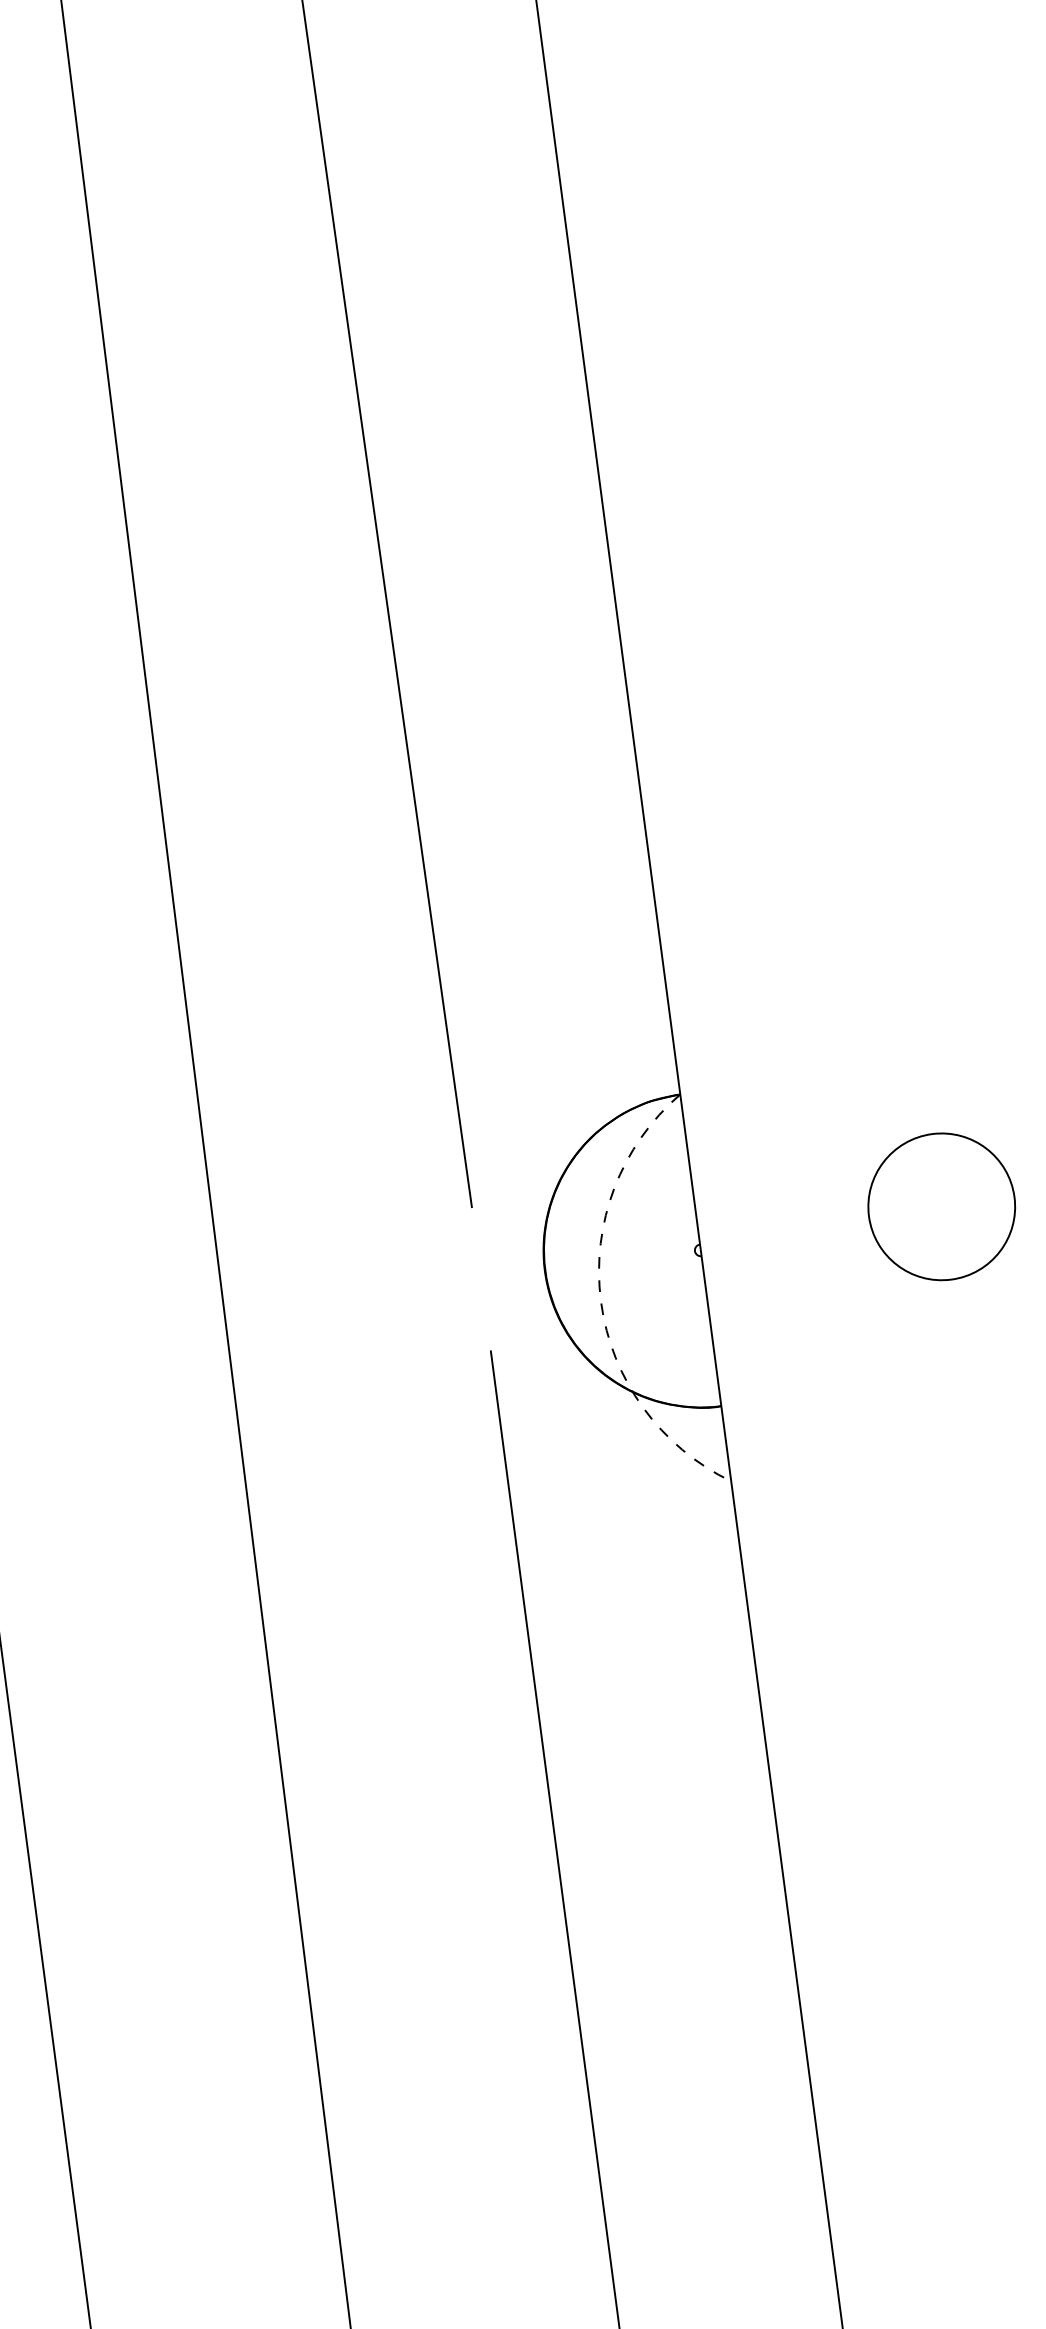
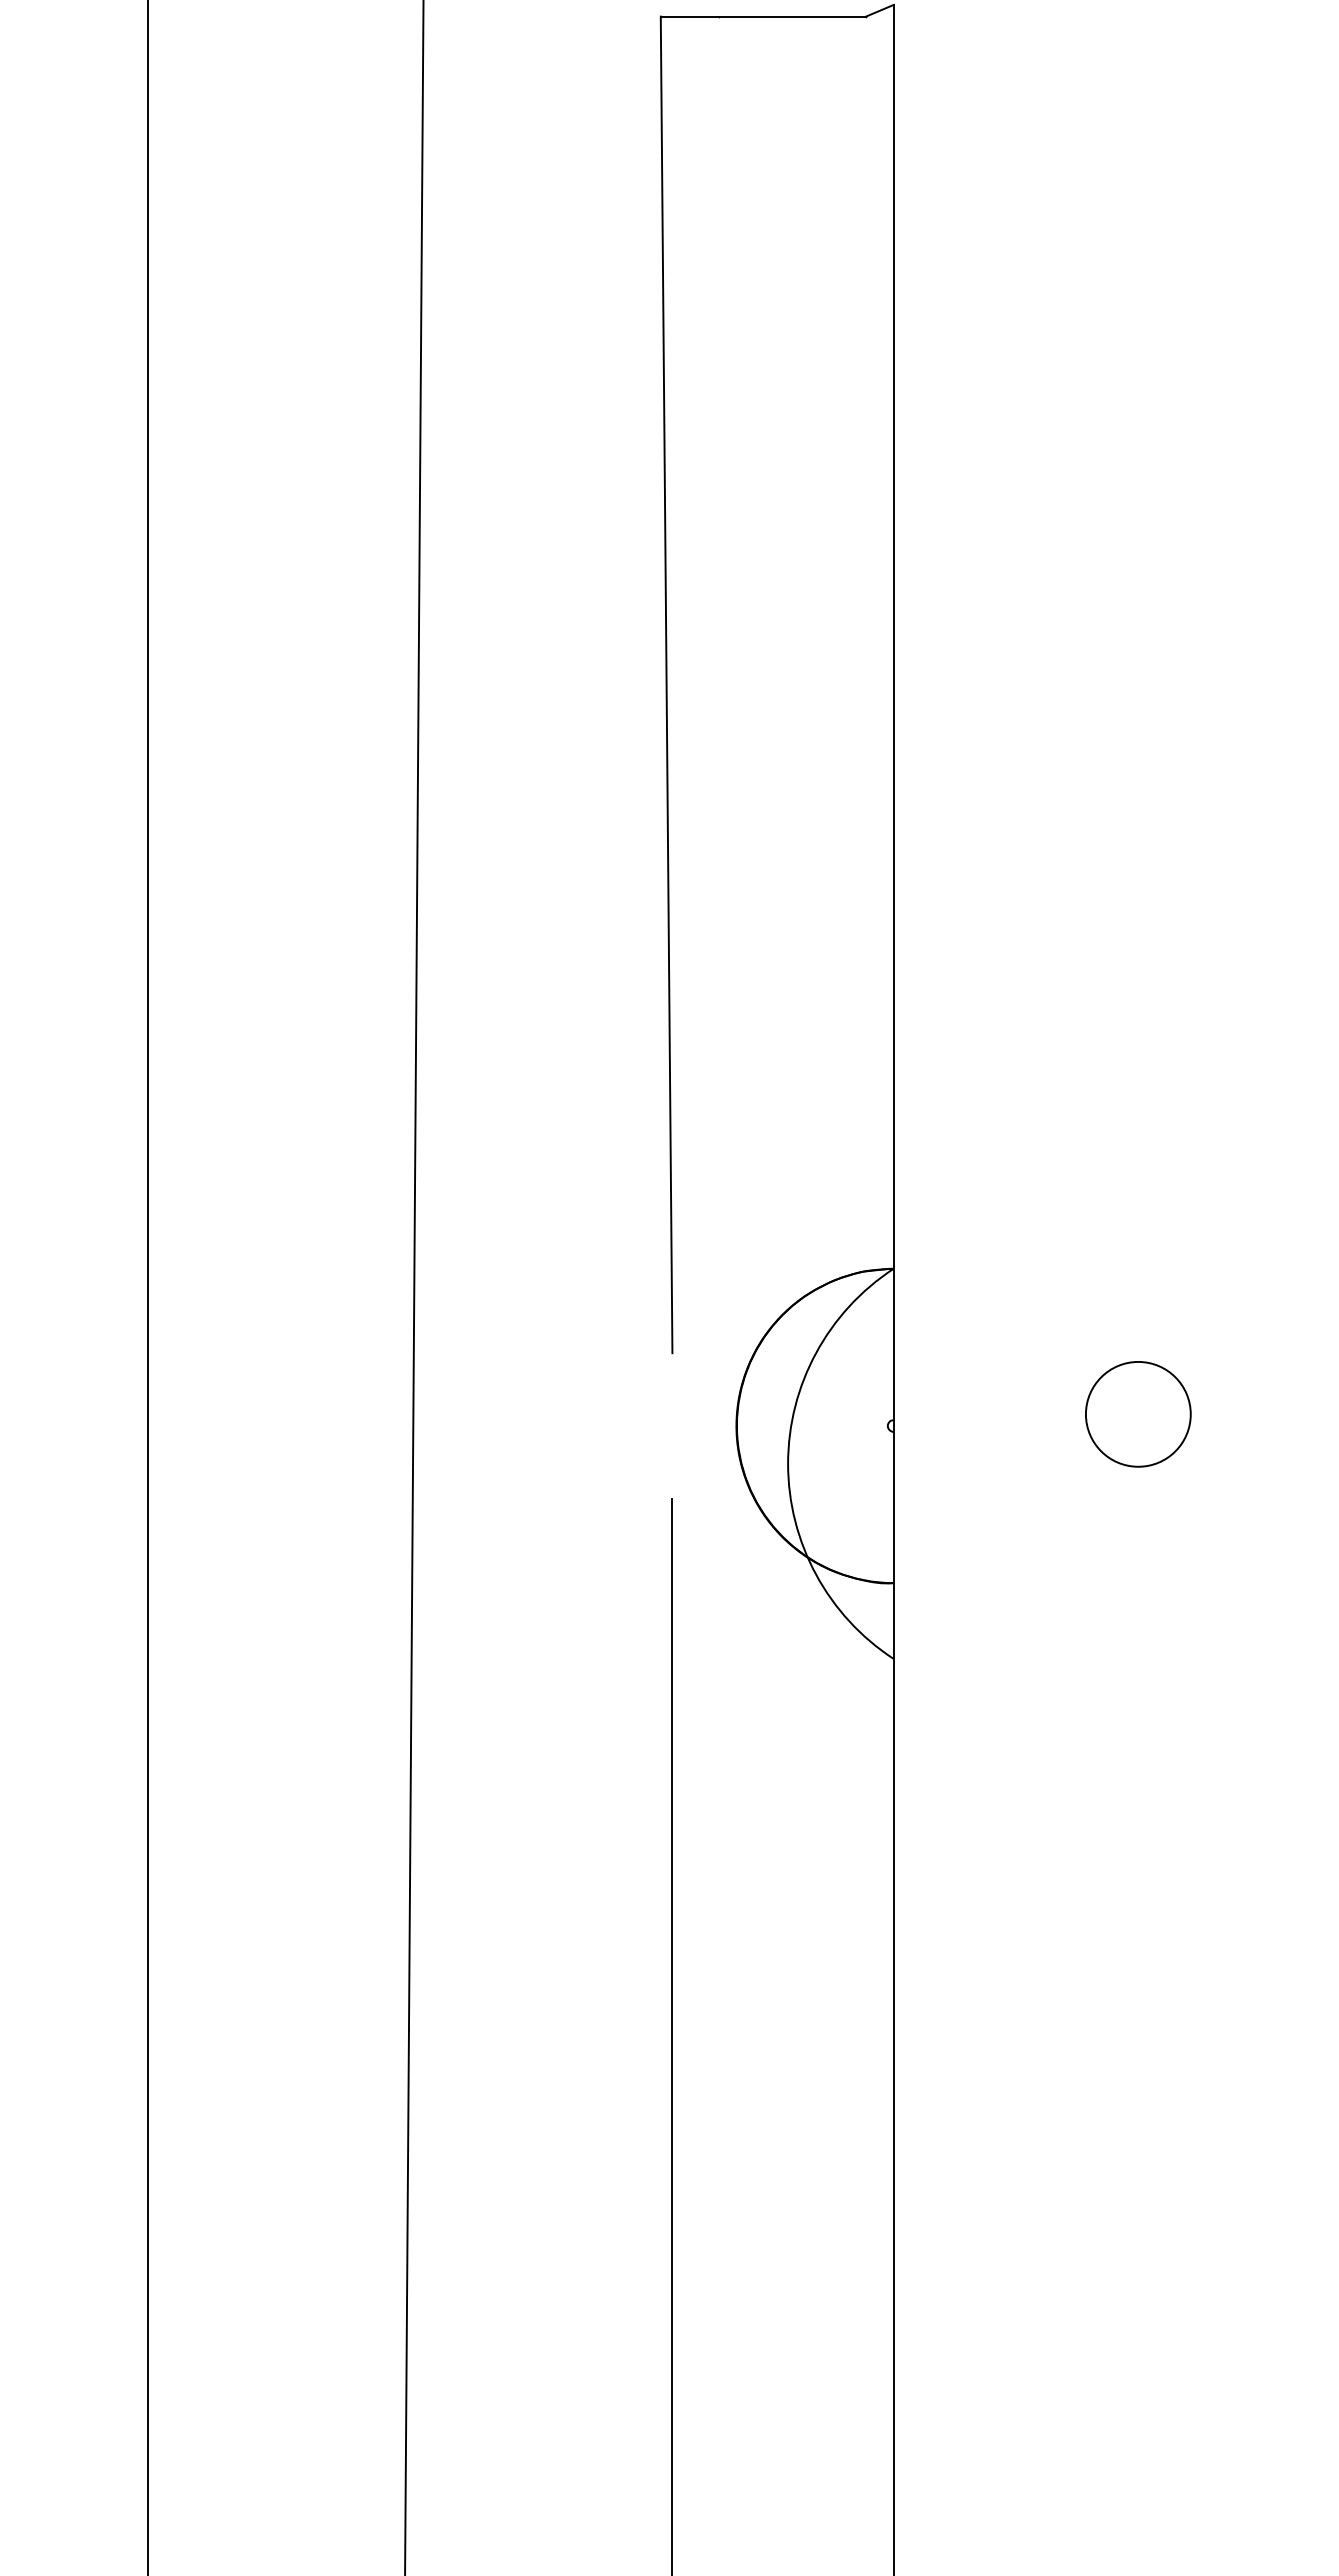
circle: (941, 1207) -> (1138, 1414), size x0.71
arc: (601, 1301) -> (788, 1463), dashed -> solid

